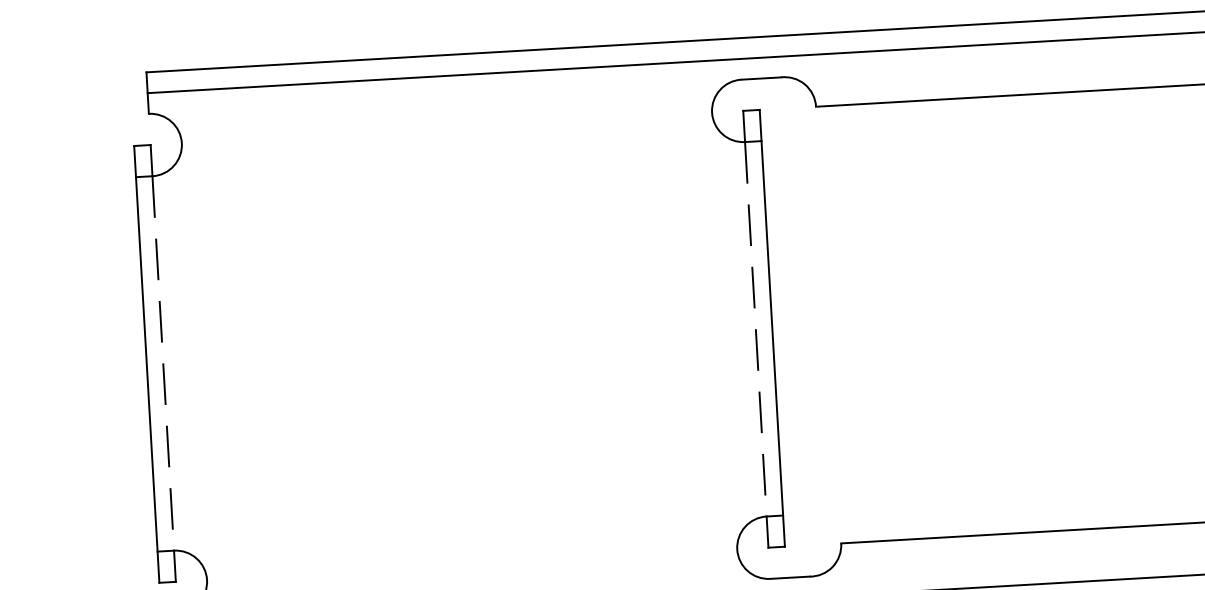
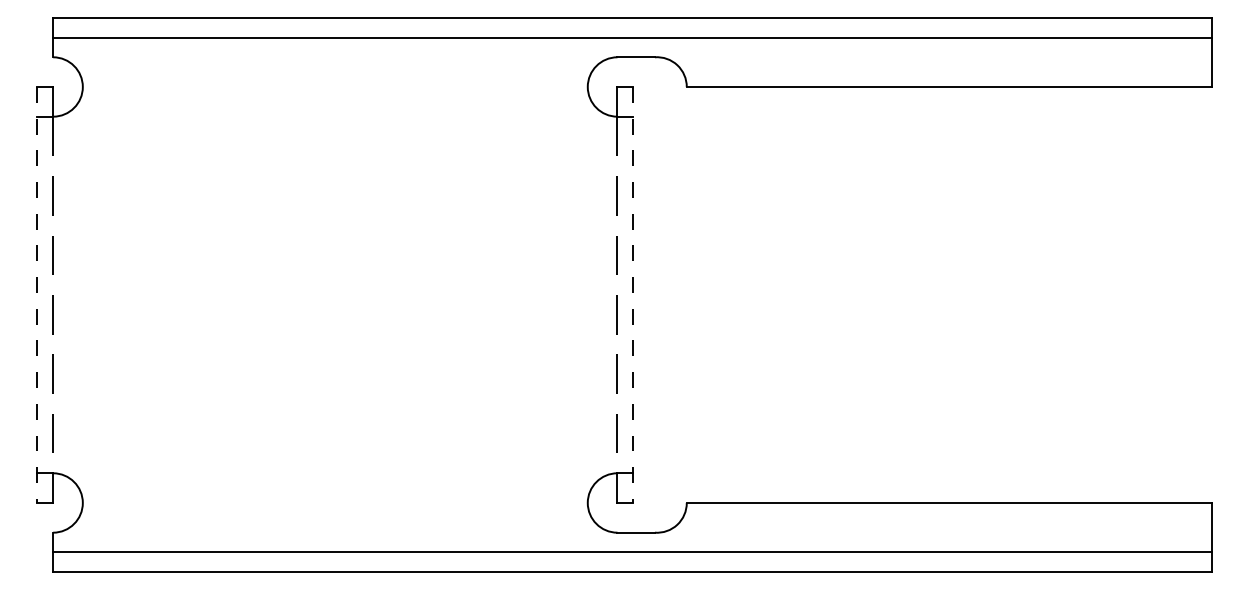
line: (772, 328) -> (633, 295), solid -> dashed
line: (146, 364) -> (37, 295), solid -> dashed

